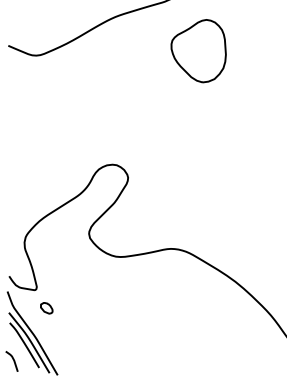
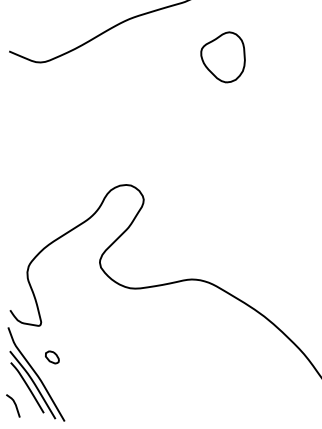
part: (198, 50) -> (222, 56), size x0.71
part: (46, 308) -> (52, 357), moved

